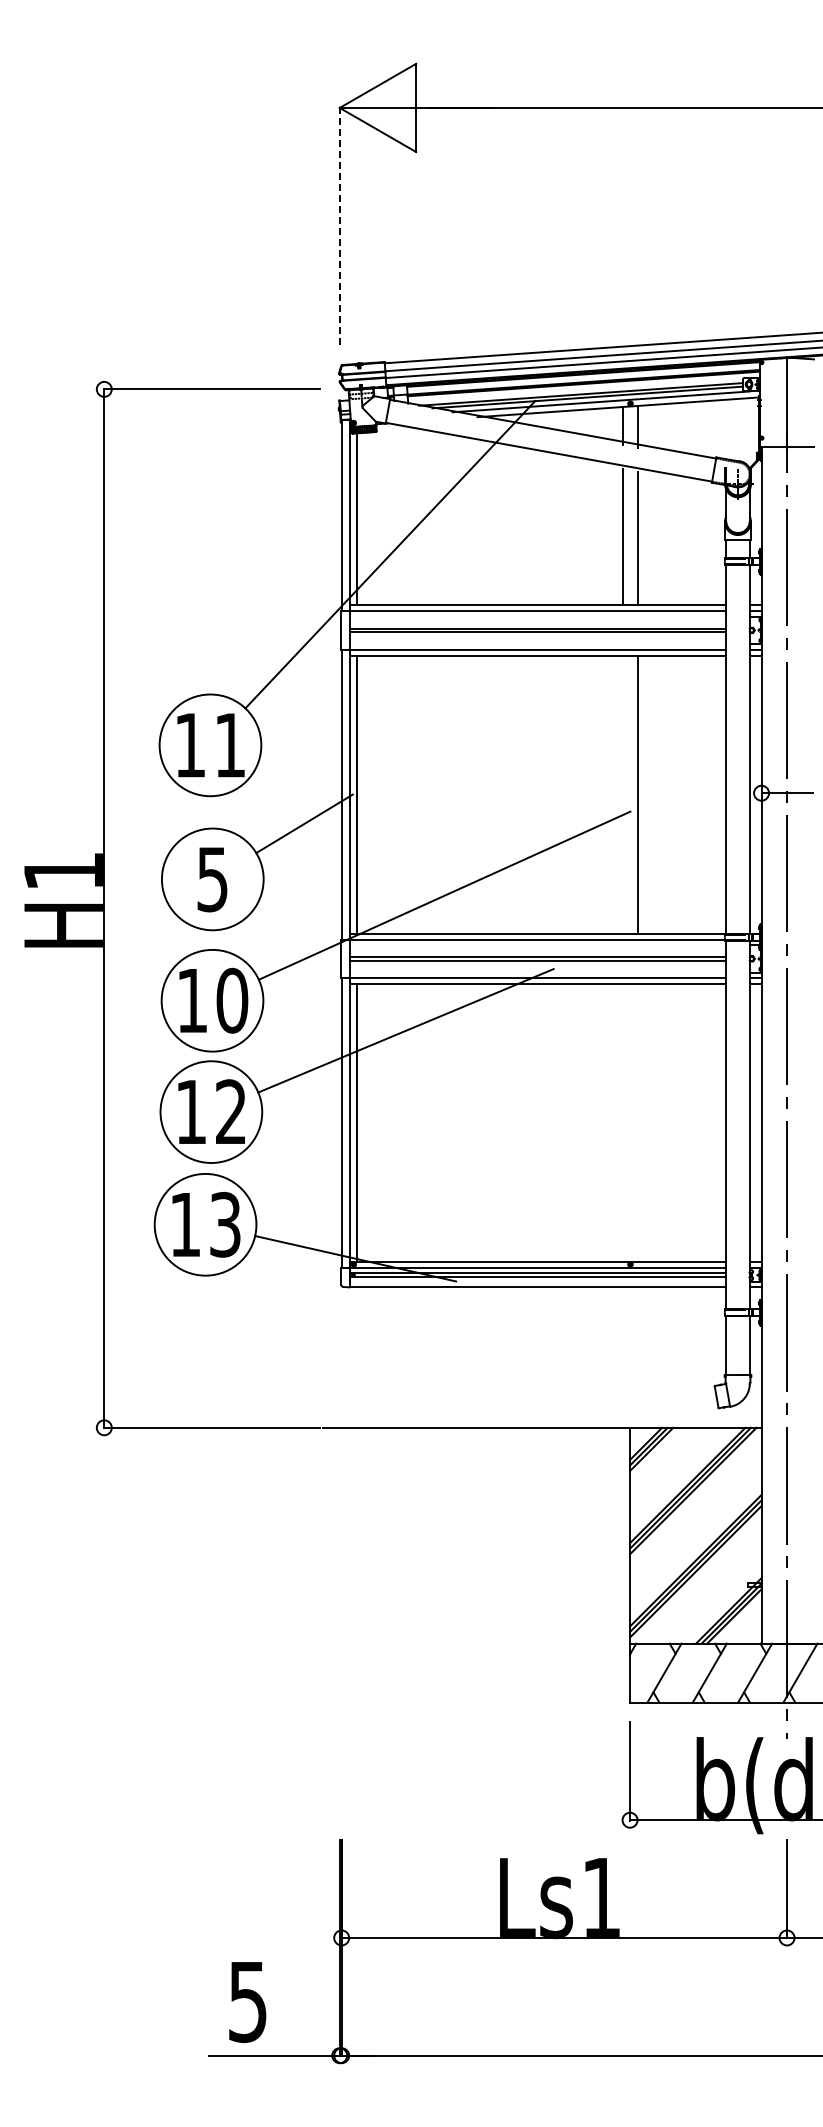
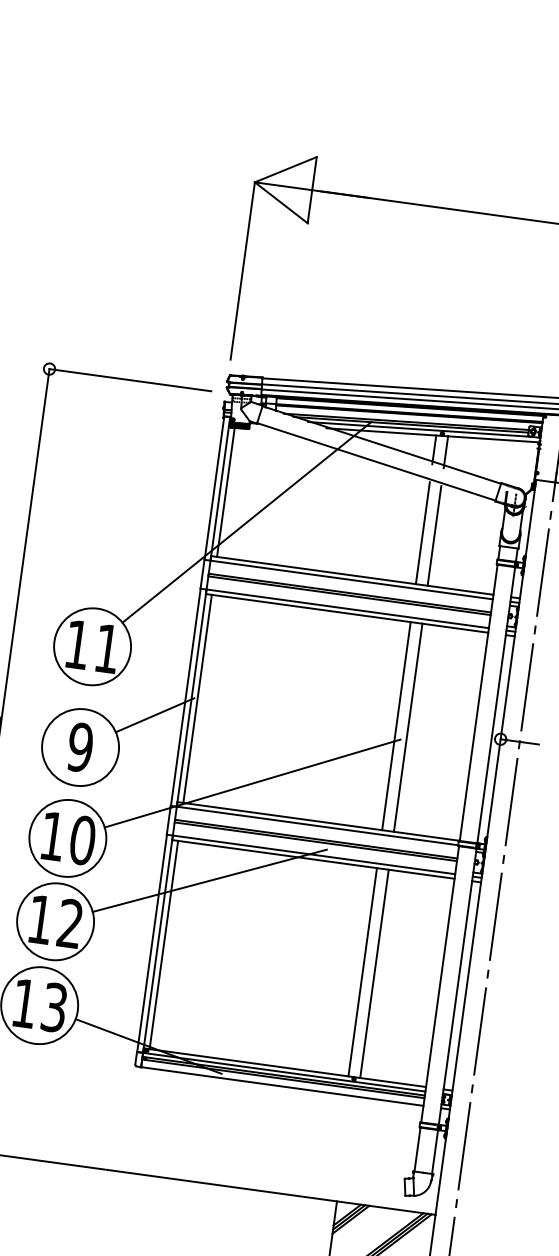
line: (339, 226) -> (242, 271), dashed -> solid
line: (622, 794) -> (396, 725), added
text: (212, 879) -> (80, 747), 5 -> 9
line: (622, 1123) -> (362, 972), added
line: (638, 1123) -> (374, 974), added

